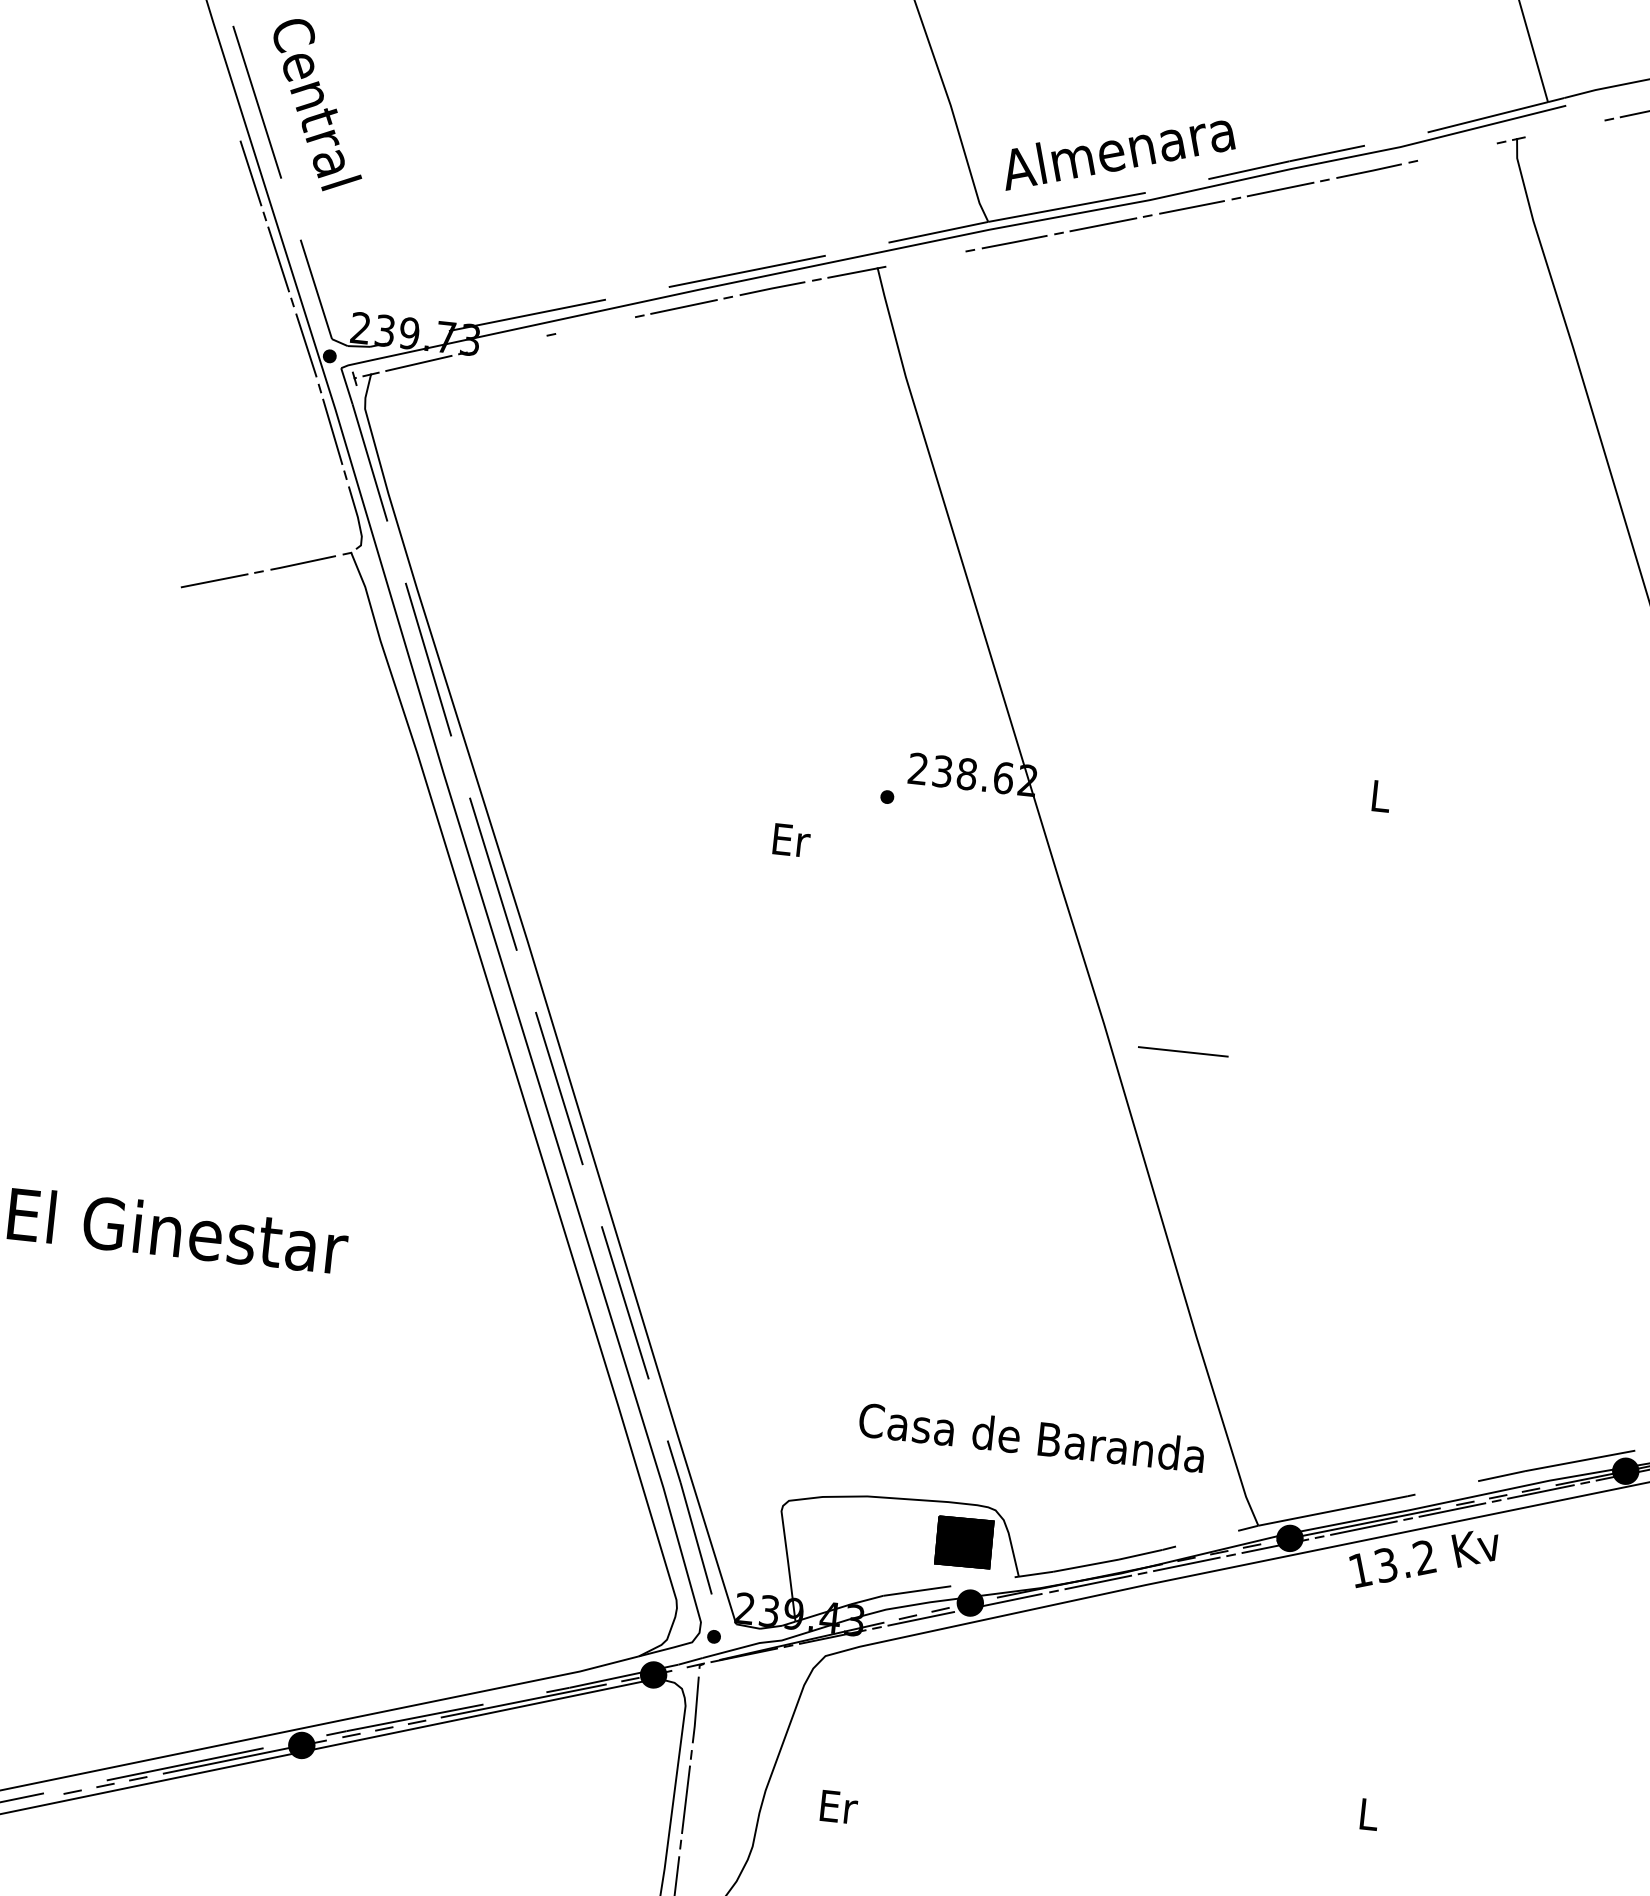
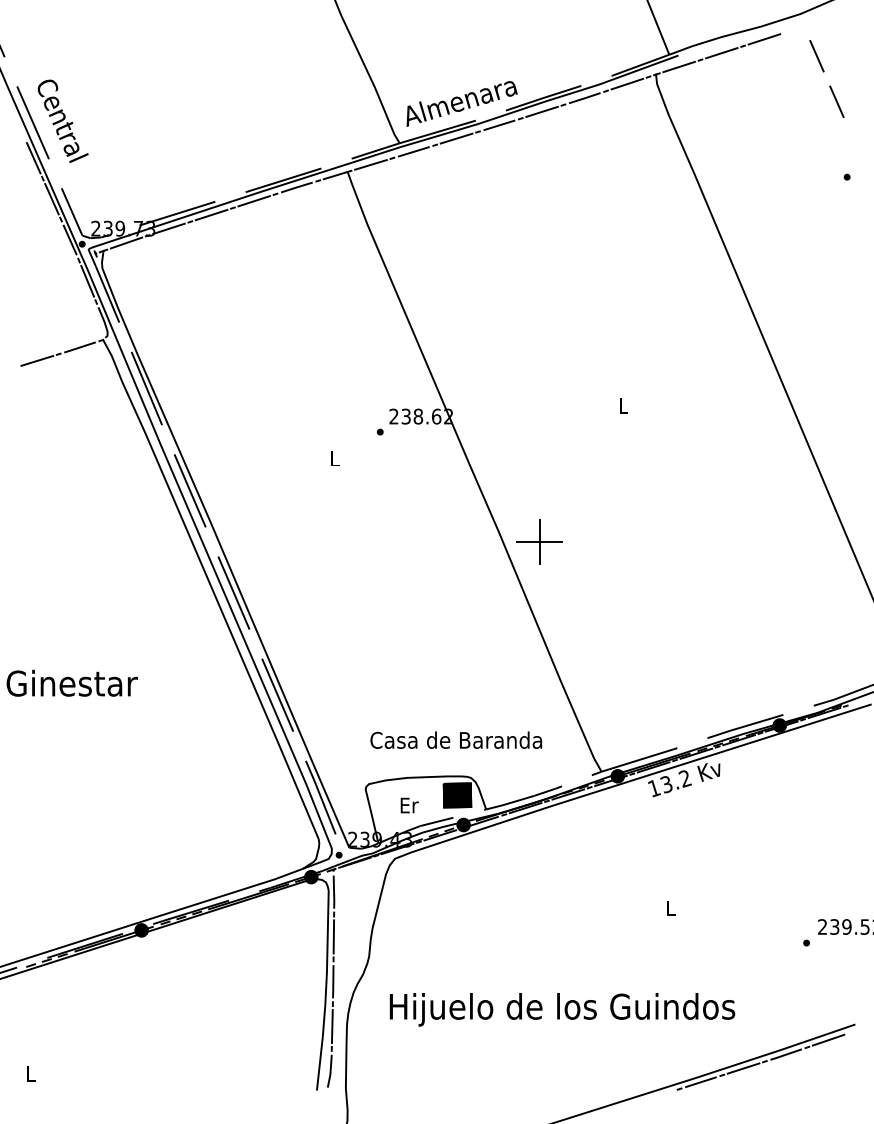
line: (1563, 127) -> (678, 66), added
line: (1457, 150) -> (627, 83), added
line: (925, 258) -> (370, 164), added
line: (595, 324) -> (211, 214), added
line: (506, 343) -> (168, 228), added
text: (791, 840) -> (335, 458), Er -> L
line: (1183, 1050) -> (539, 541), added
text: (1032, 1436) -> (456, 739), moved
text: (838, 1807) -> (409, 805), moved

